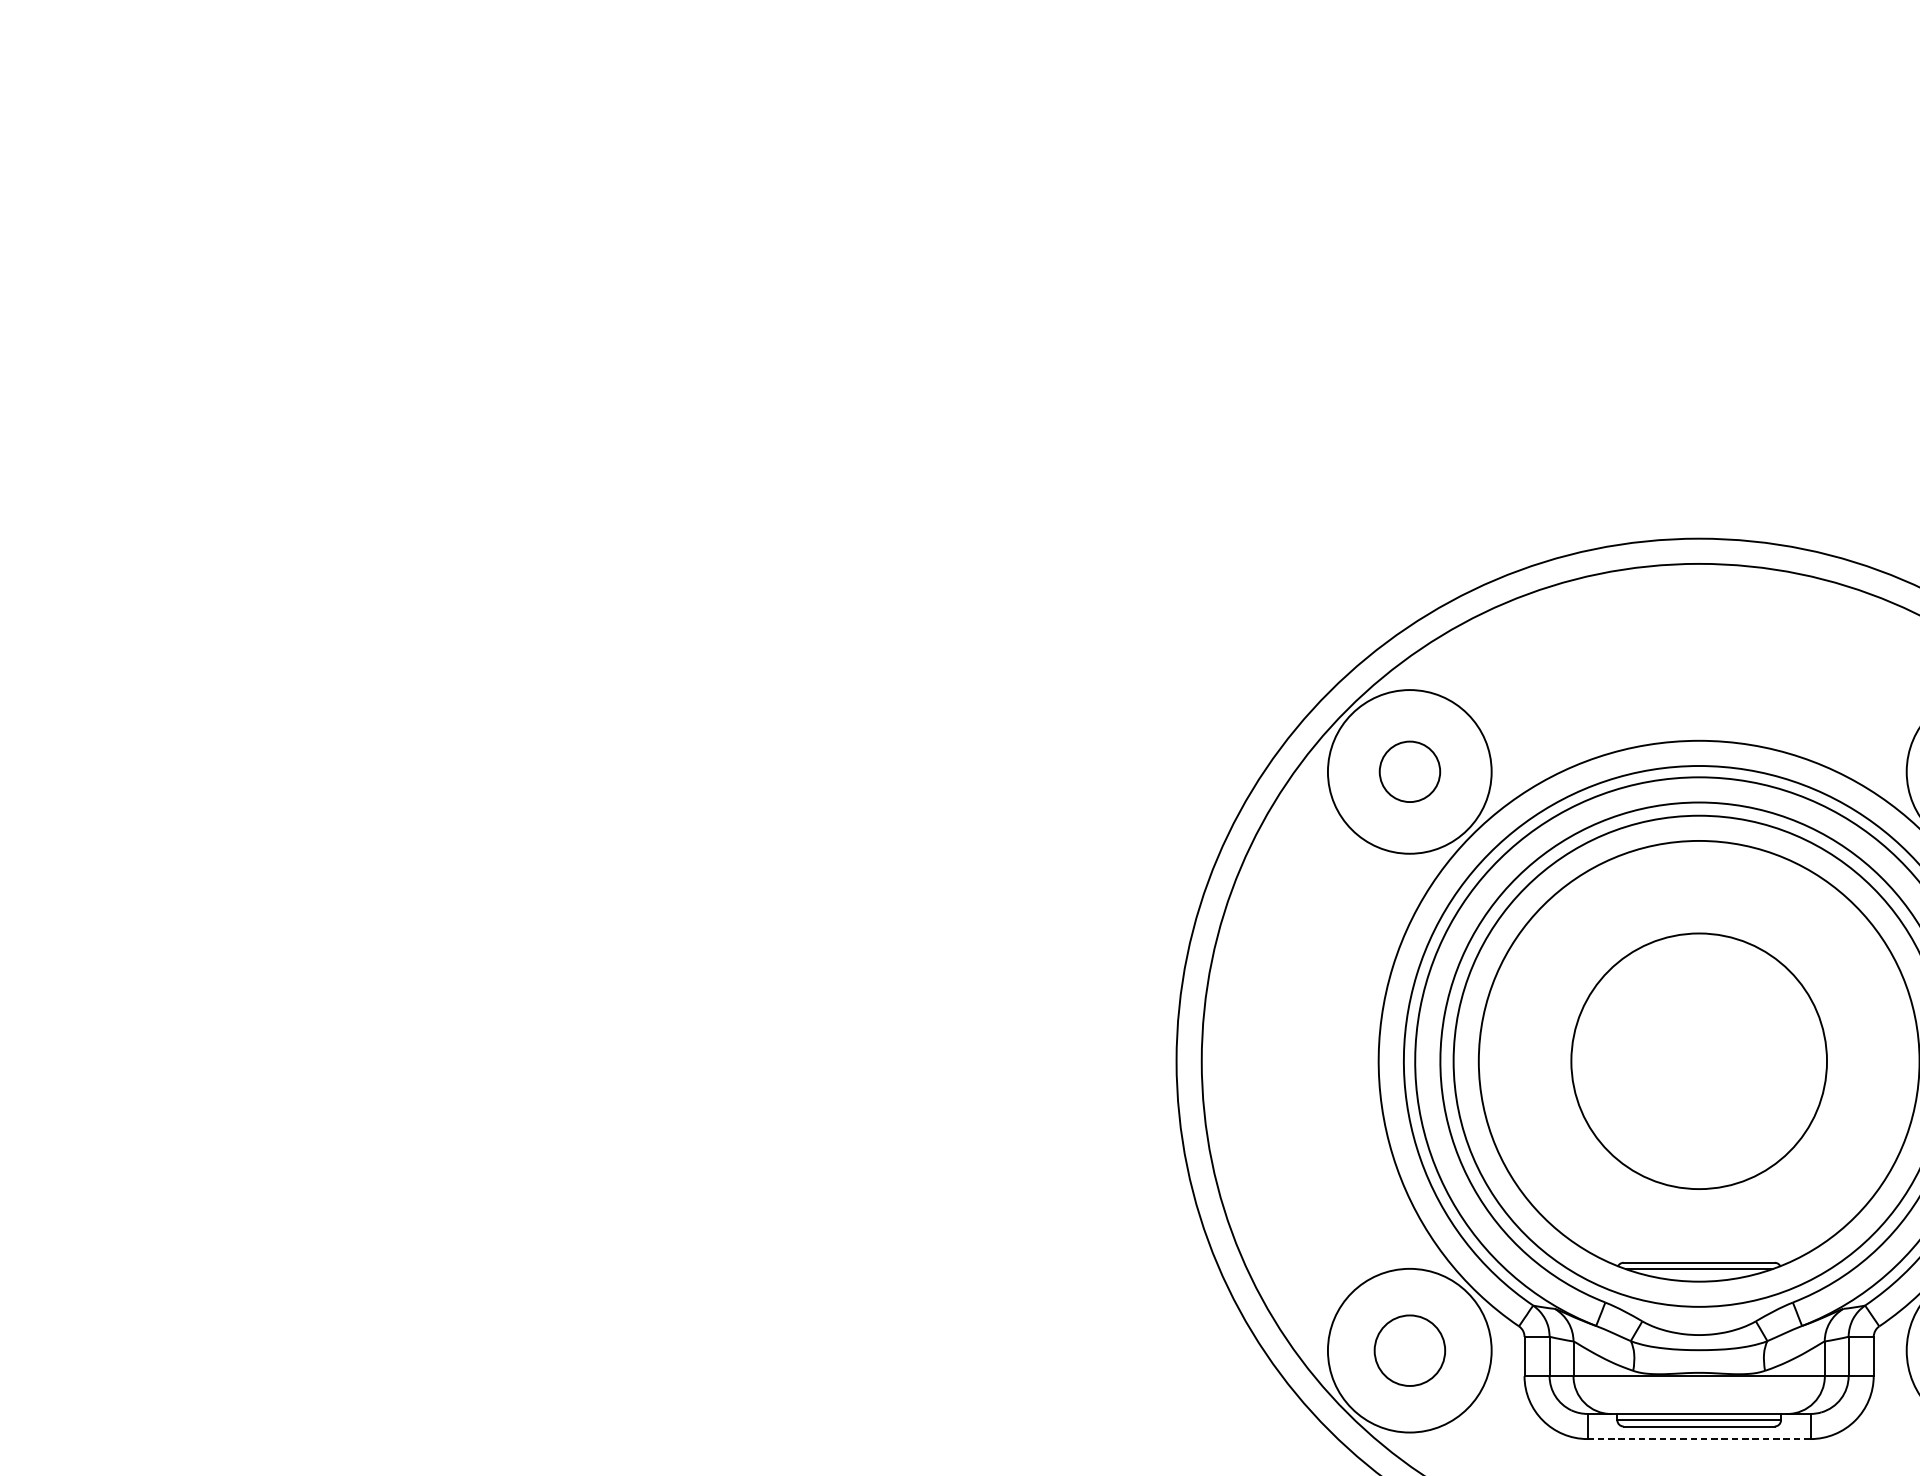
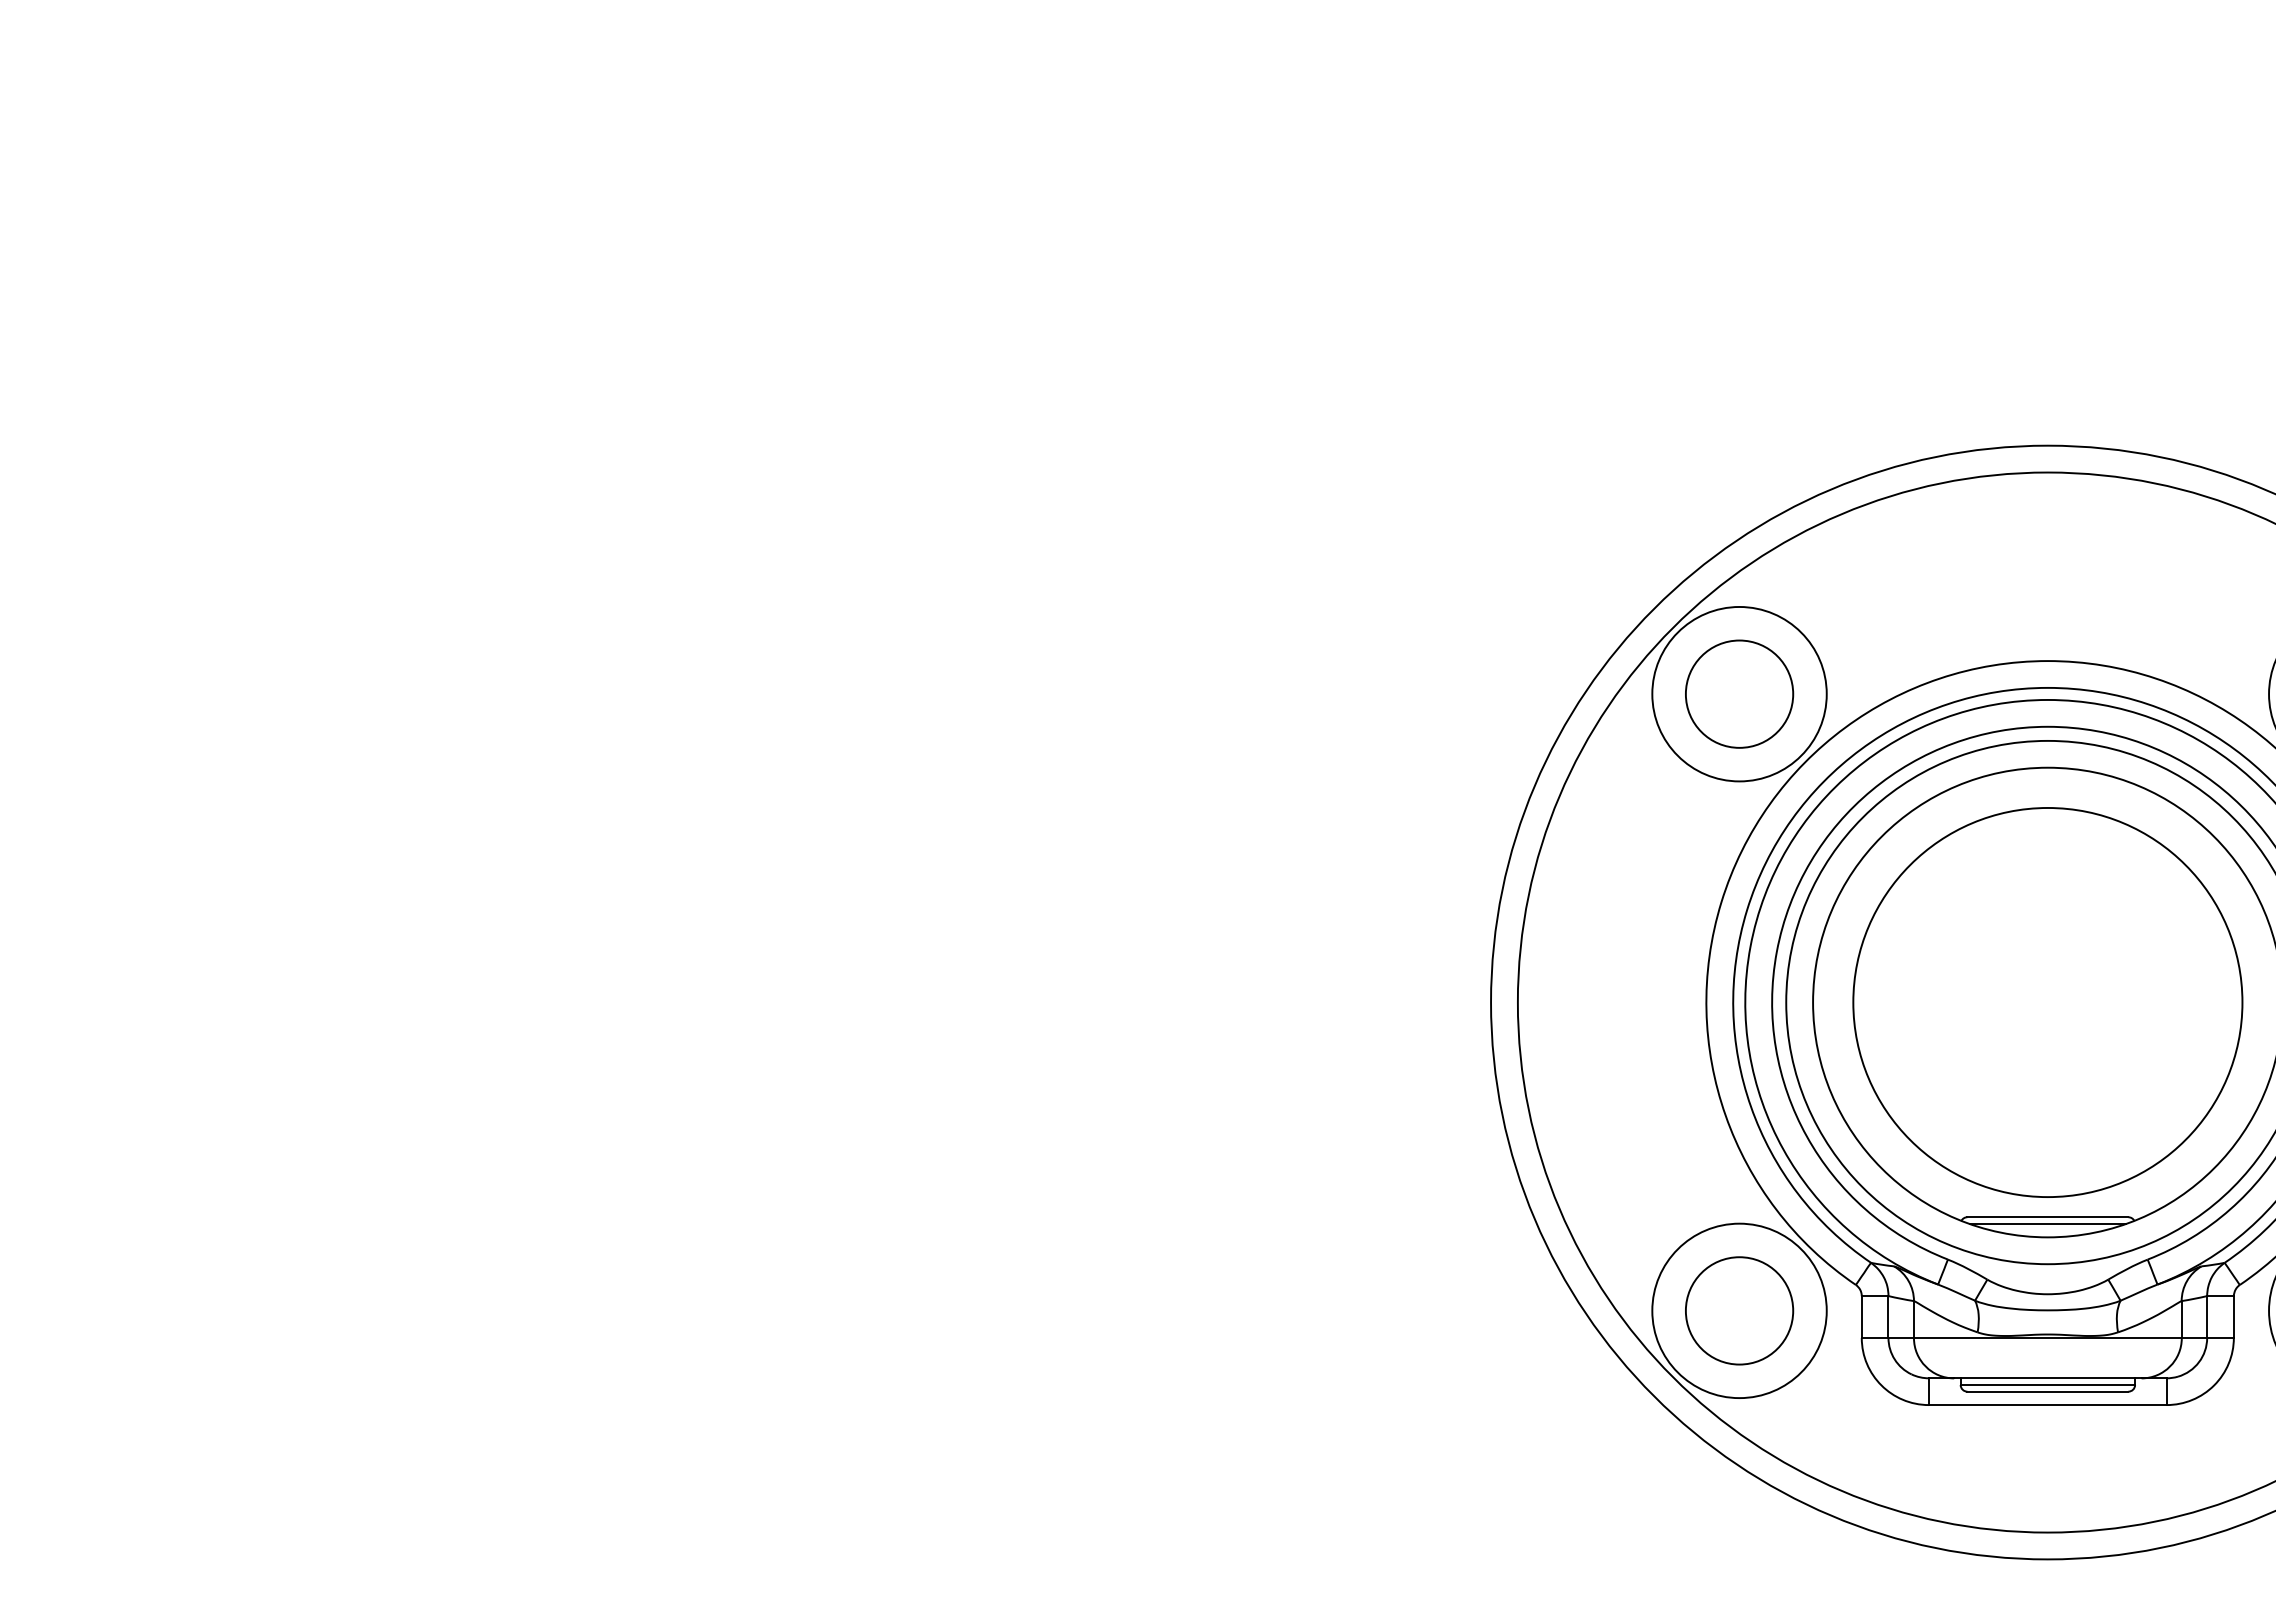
circle: (1409, 771) -> (1739, 693), size x1.67
circle: (1698, 1061) -> (2047, 1002), size x1.43
circle: (1409, 1350) -> (1739, 1310), size x1.43
line: (1698, 1439) -> (2047, 1405), dashed -> solid

